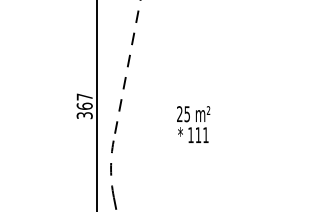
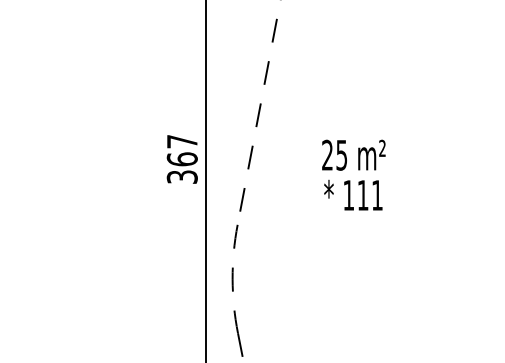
text: (193, 124) -> (353, 174), moved

